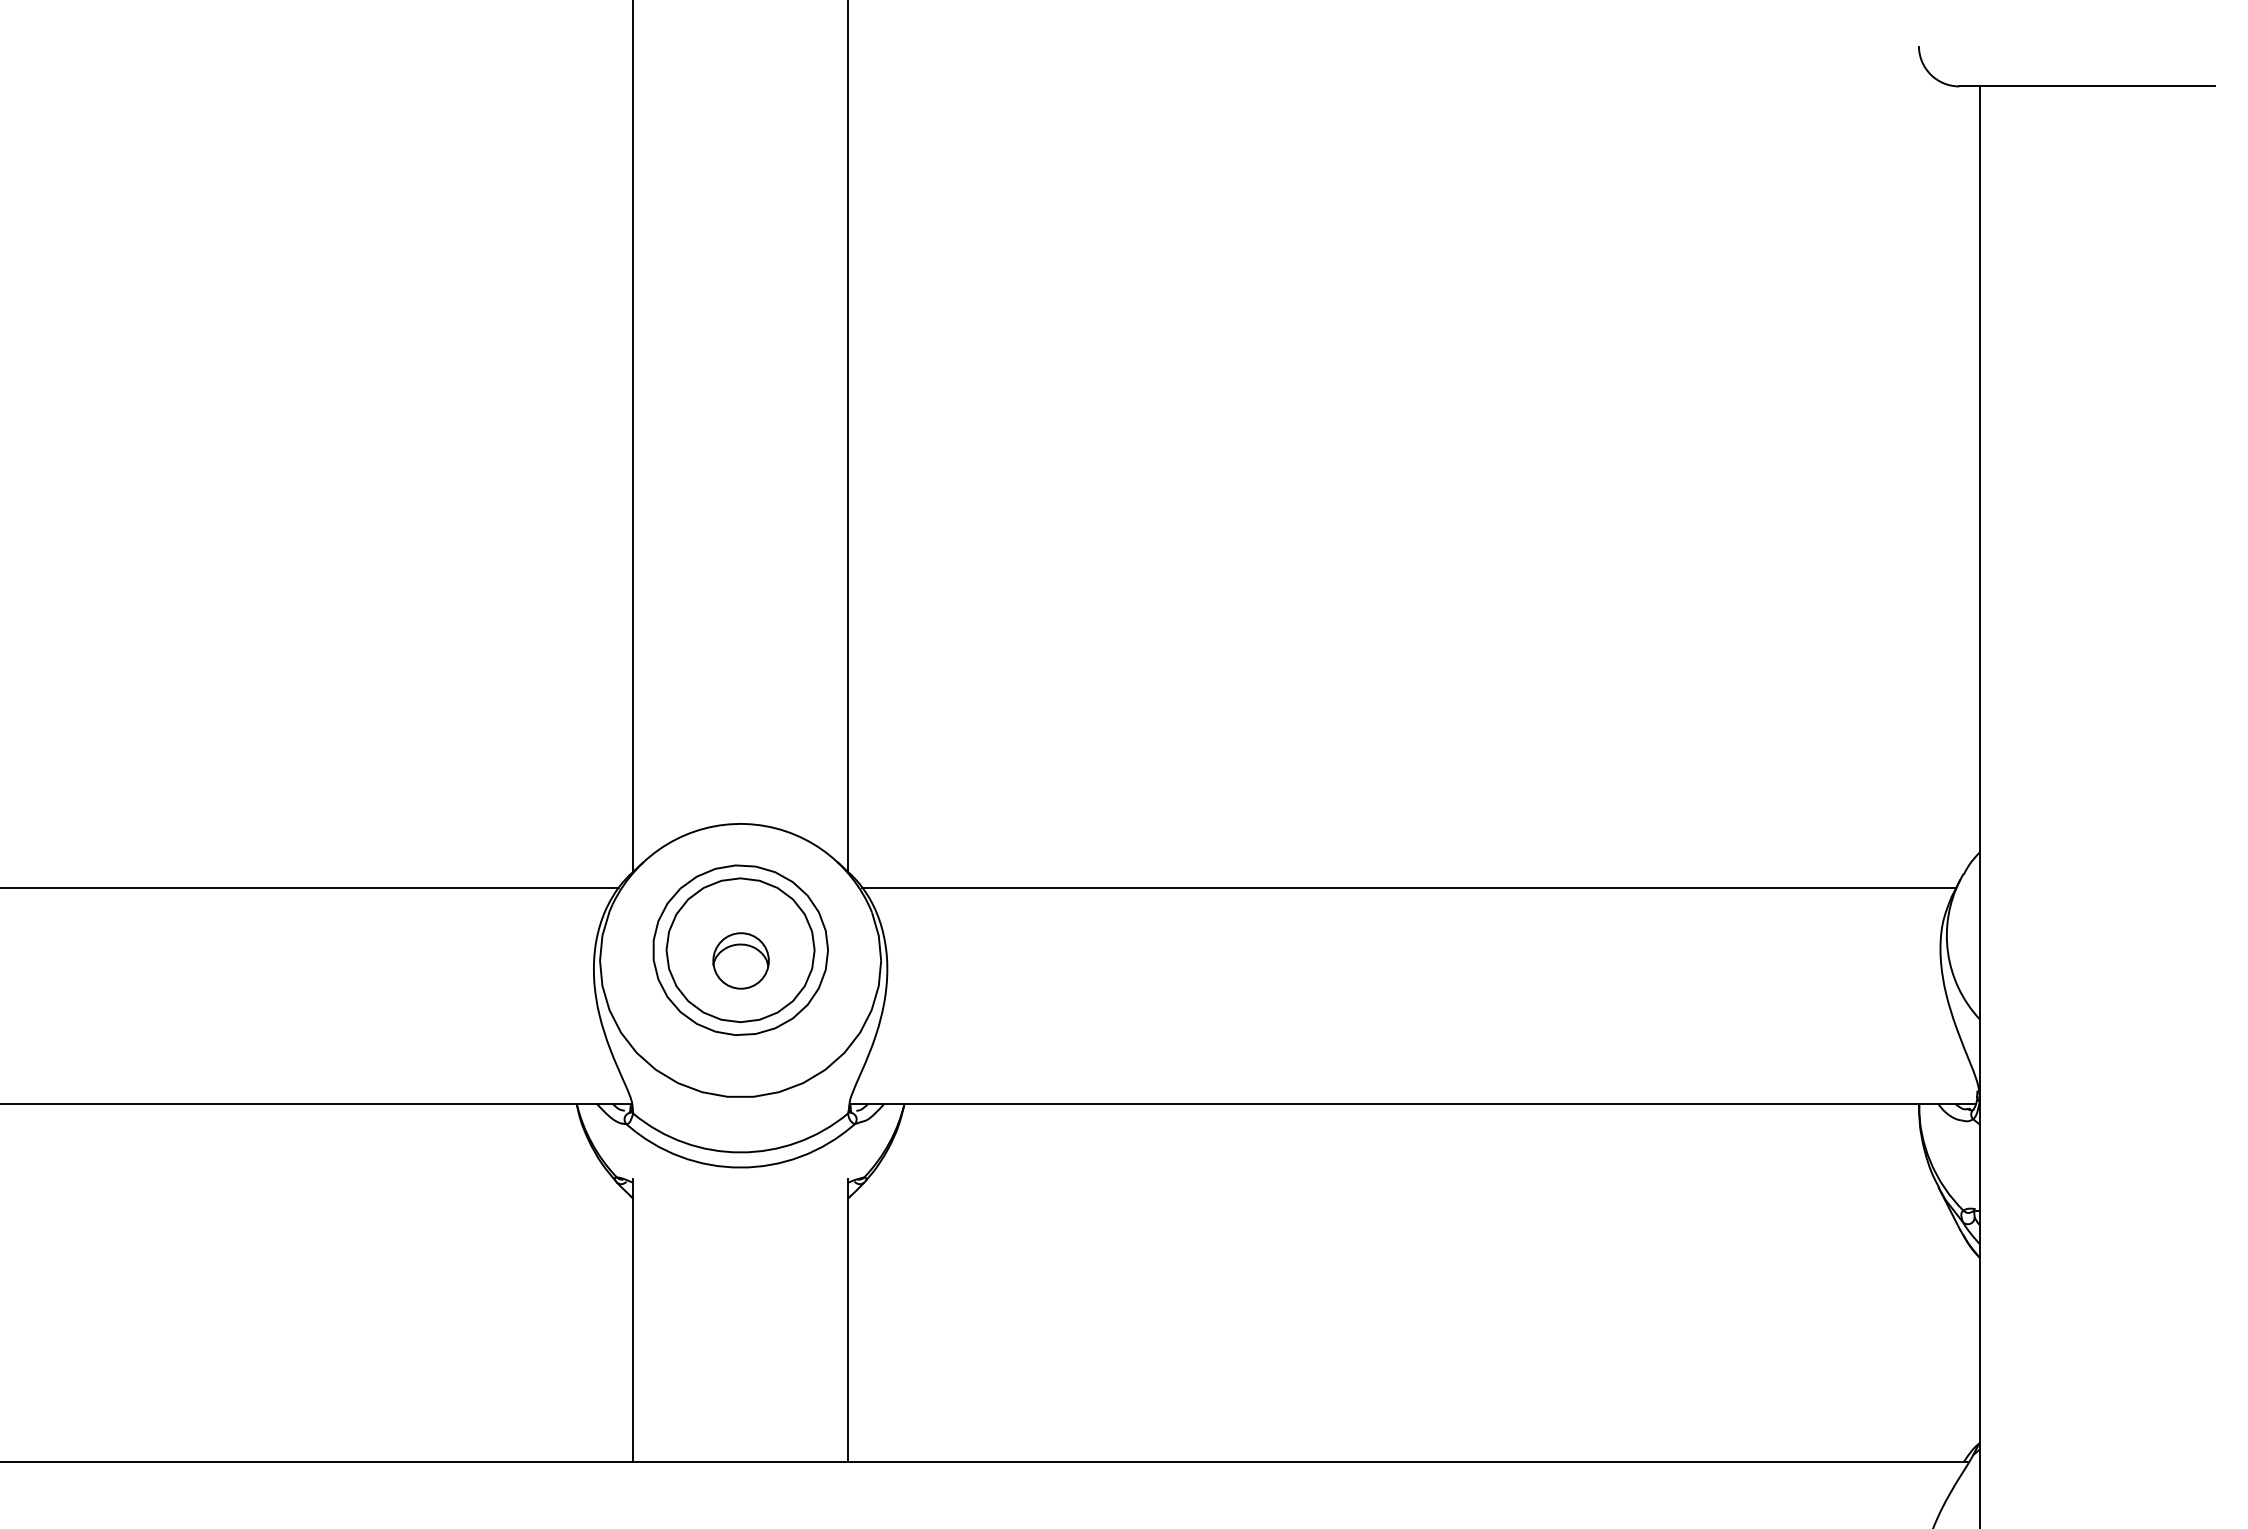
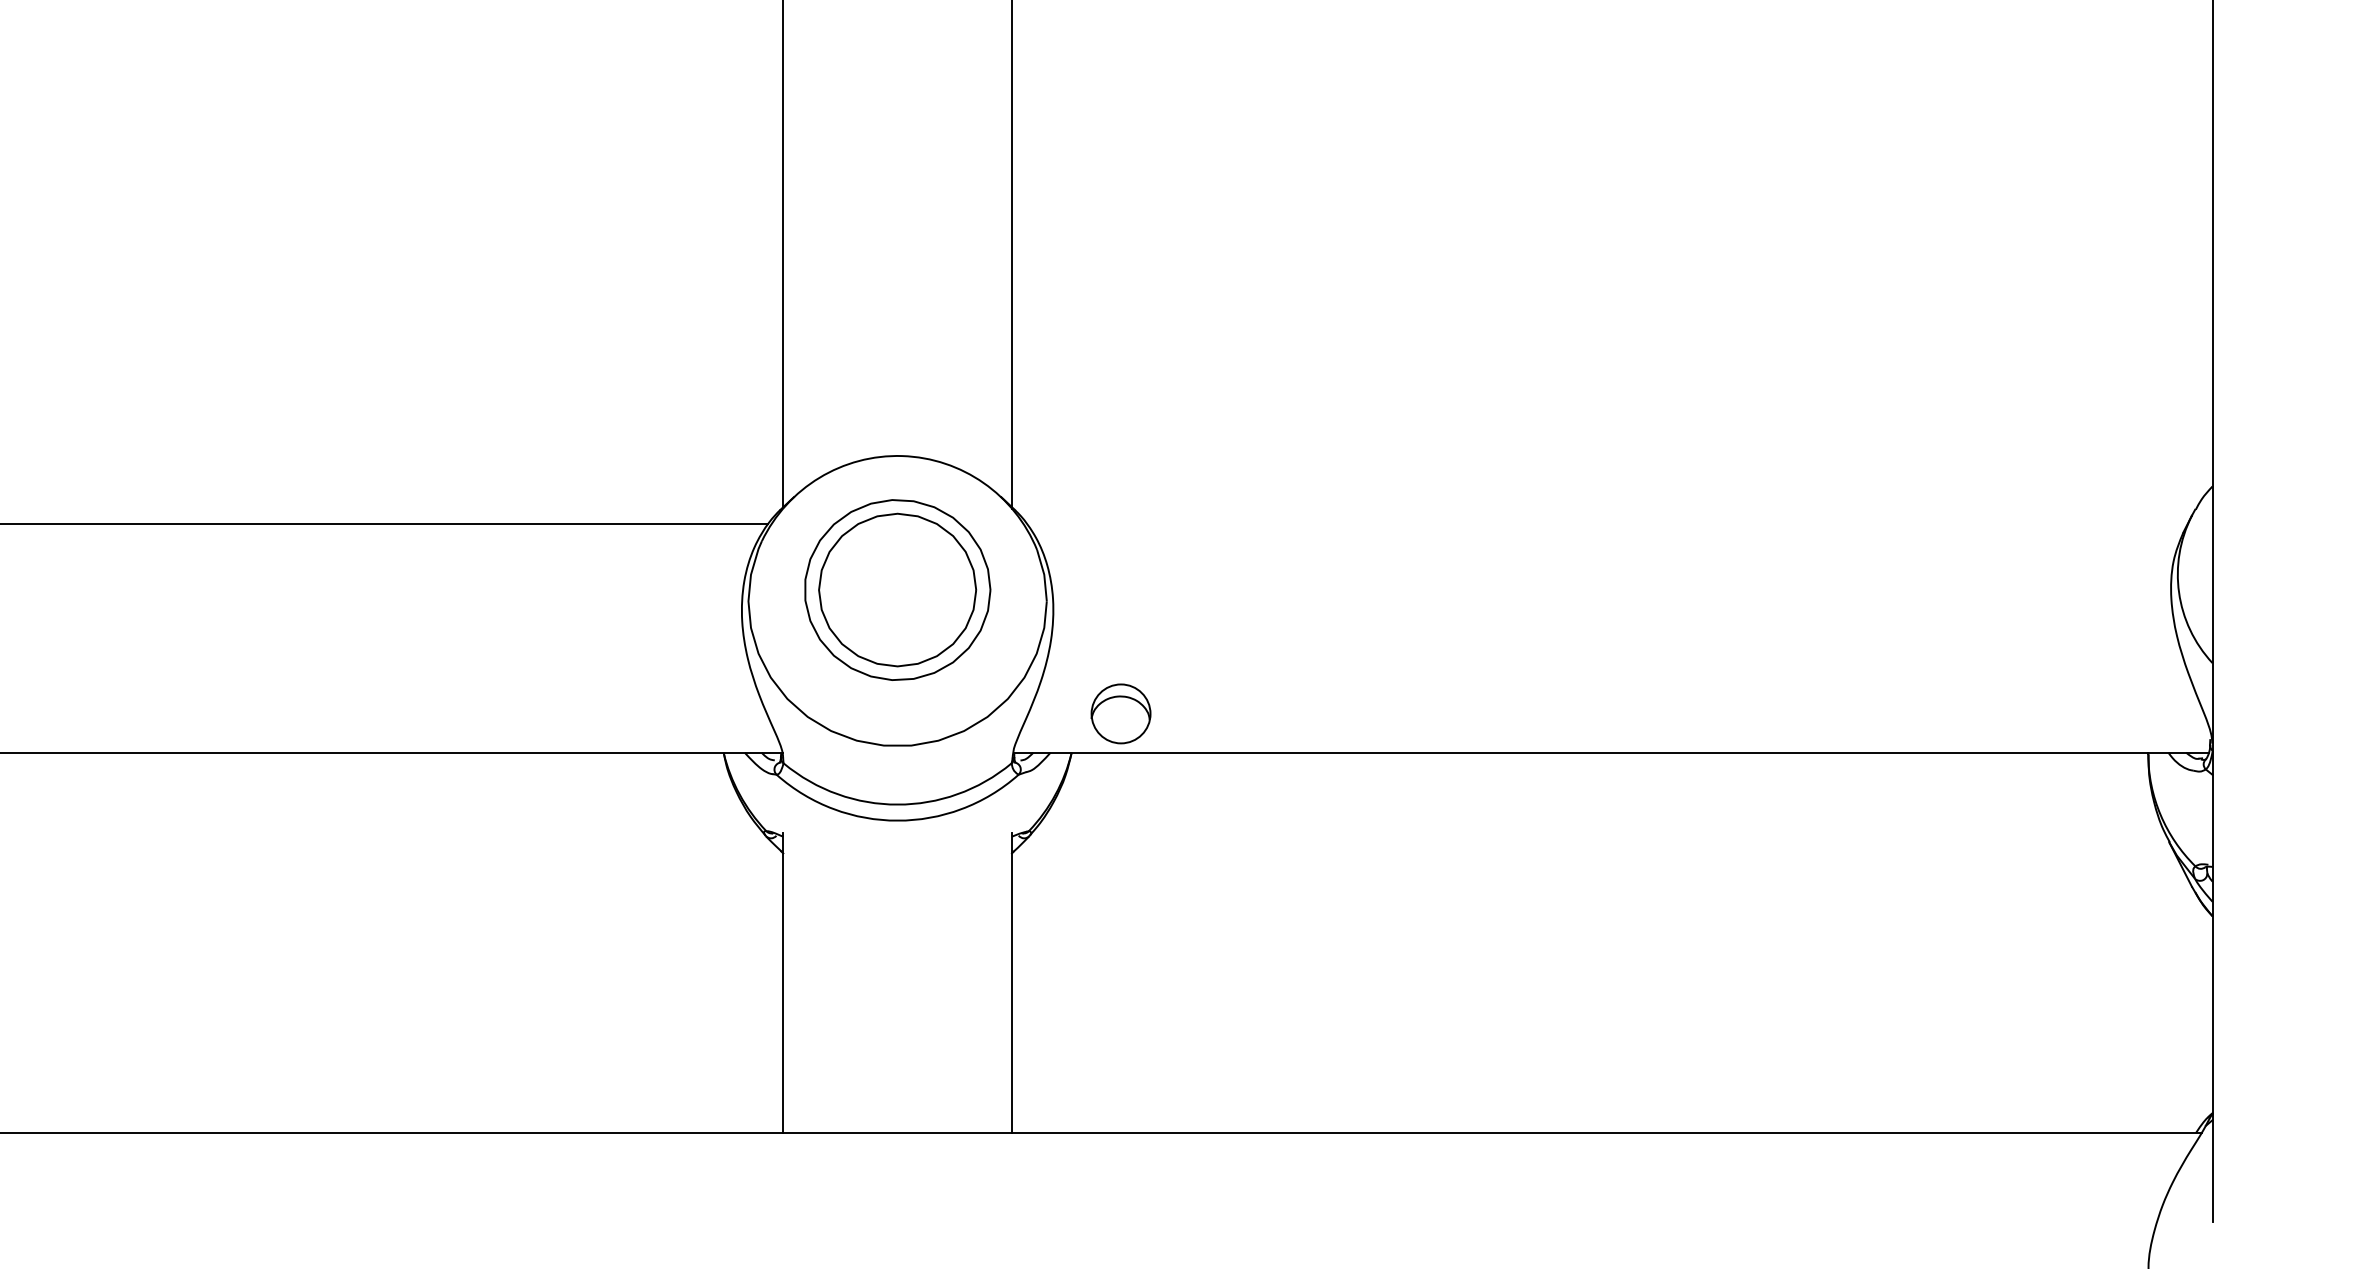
line: (1408, 888) -> (1606, 524), removed
part: (740, 960) -> (1120, 713), moved

